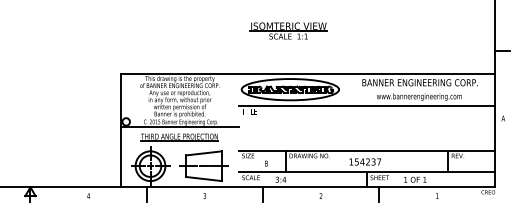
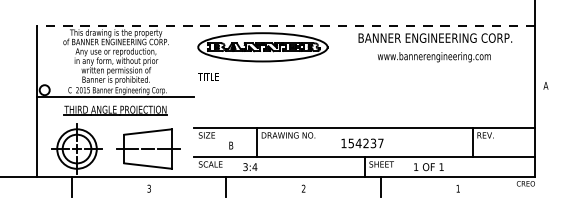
line: (307, 73) -> (285, 25), solid -> dashed
line: (366, 105) -> (364, 68), removed

